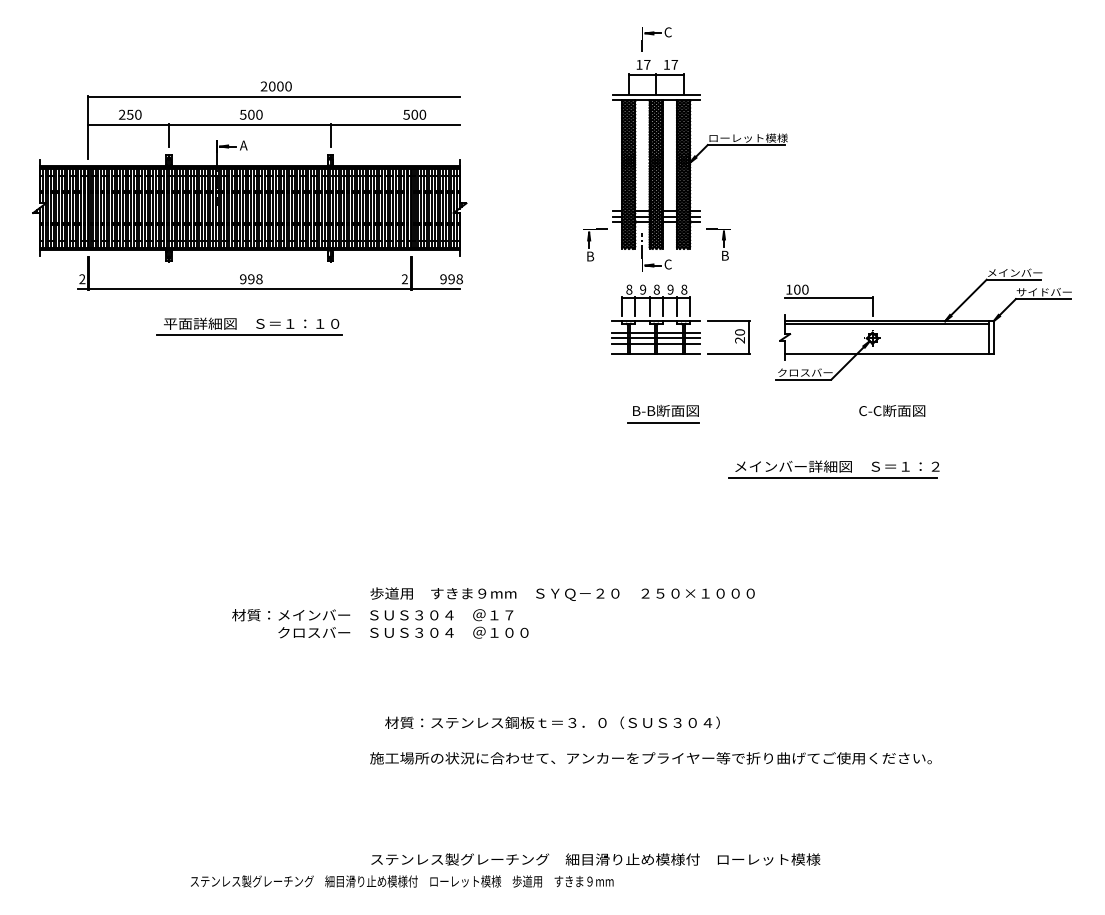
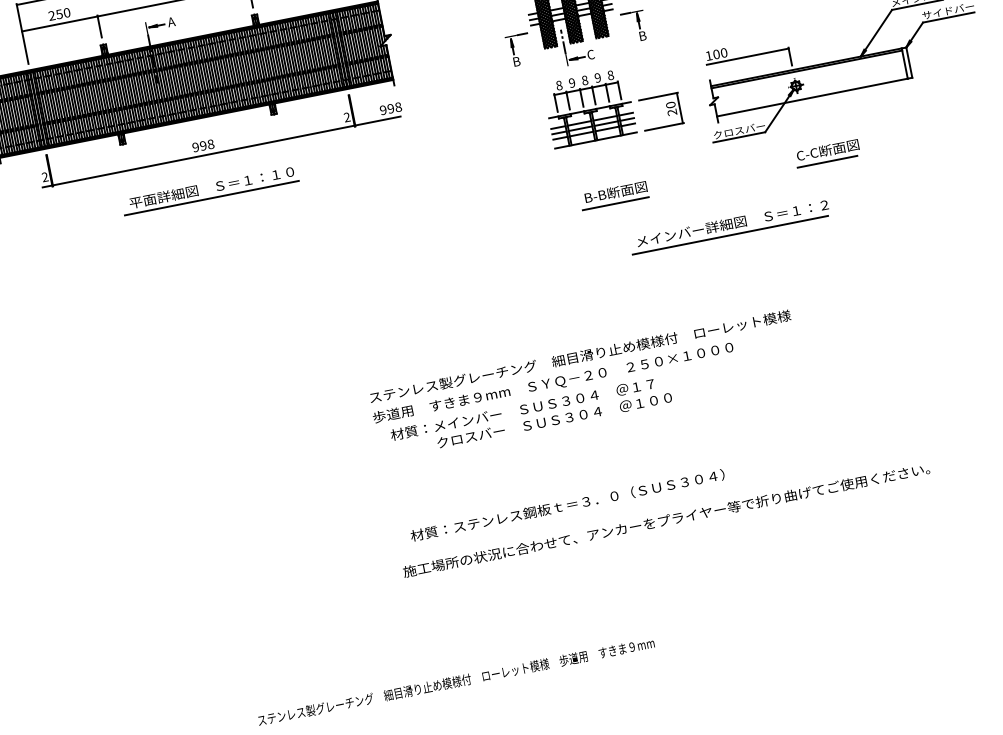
line: (889, 422) -> (827, 161), added
part: (833, 469) -> (729, 226), moved
text: (380, 623) -> (531, 415), moved
text: (595, 859) -> (580, 356), moved

